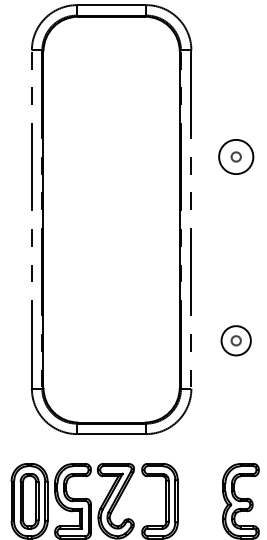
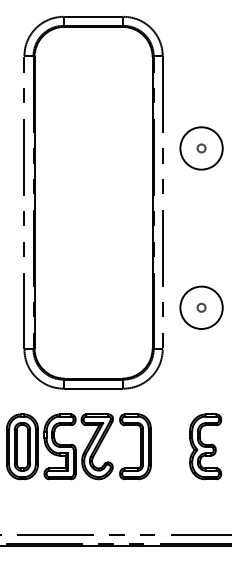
circle: (236, 157) -> (201, 148), size x1.43
circle: (236, 340) -> (201, 307), size x1.67

